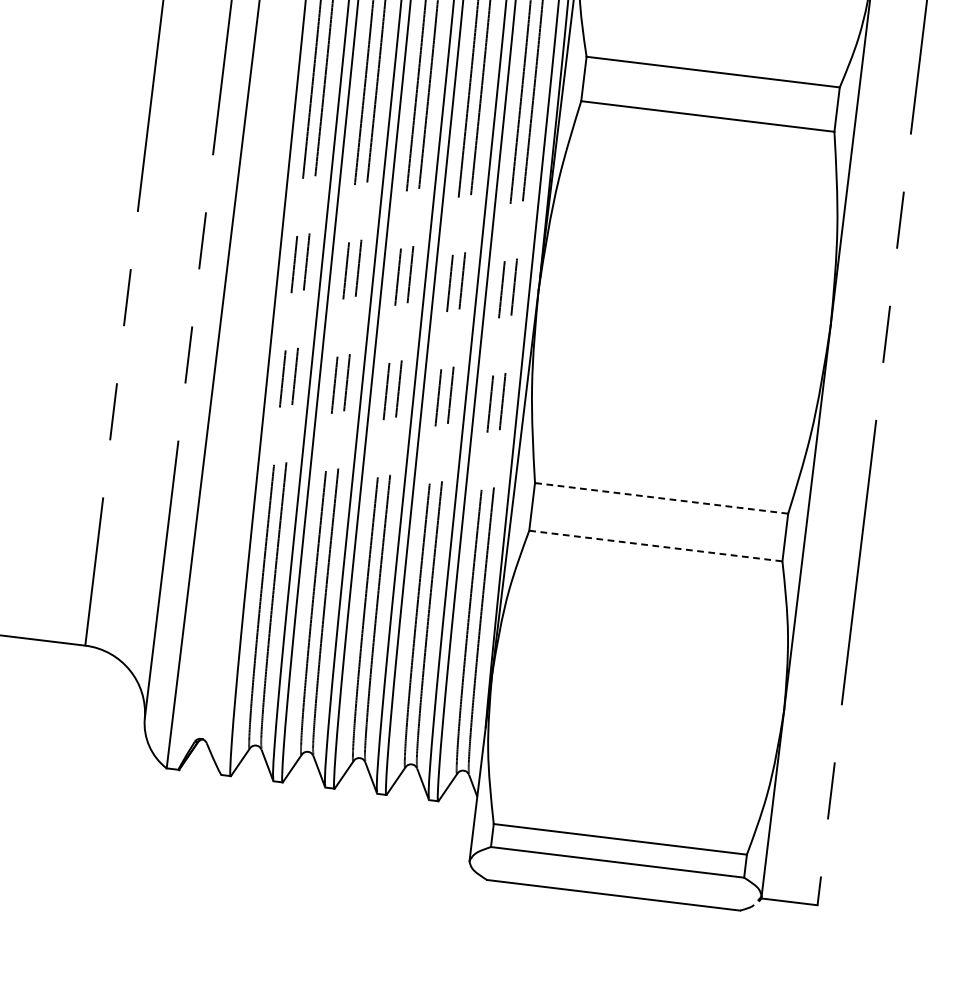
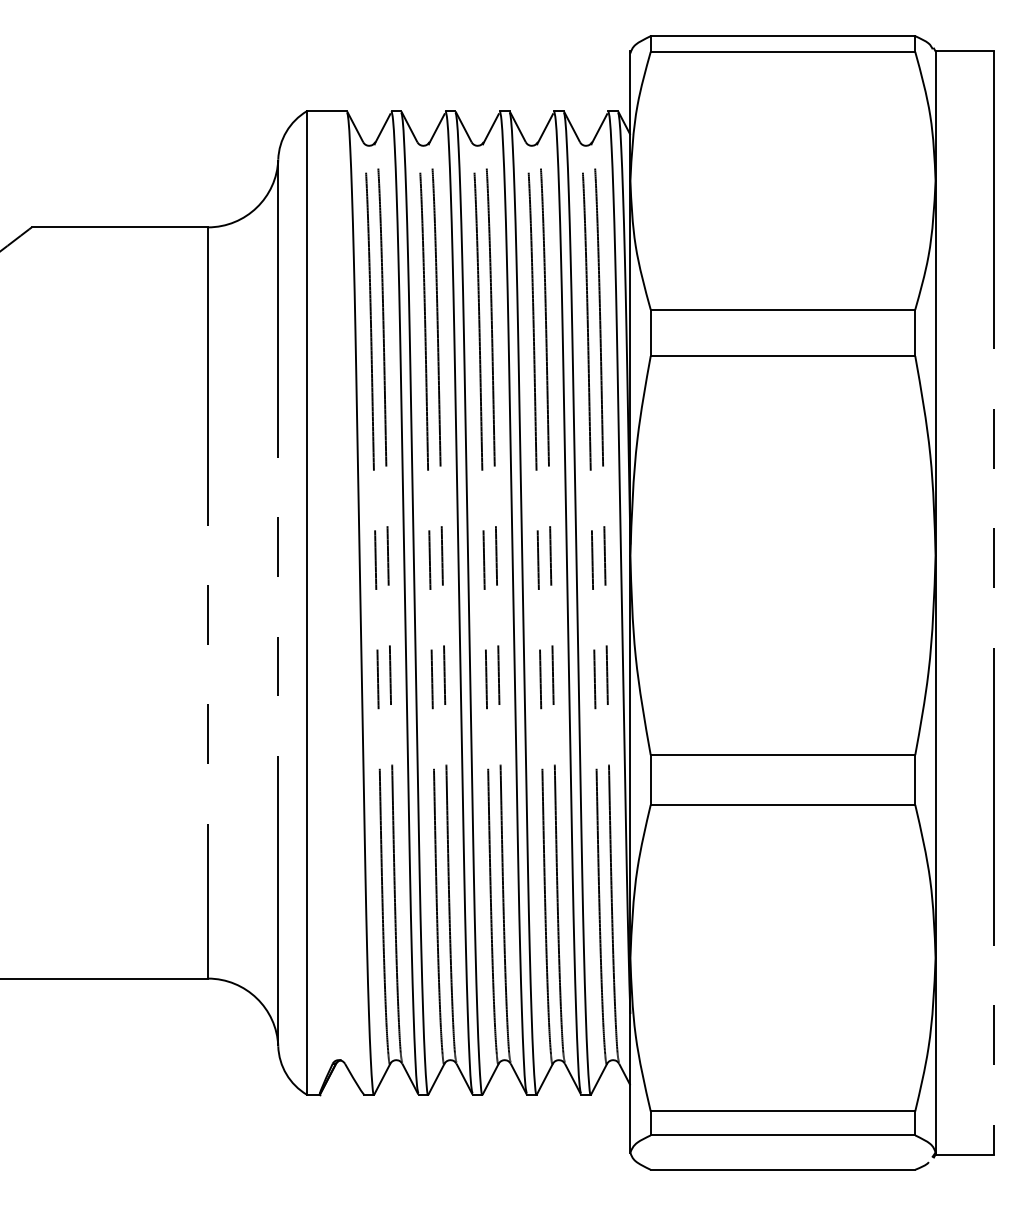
line: (661, 498) -> (782, 755), dashed -> solid
line: (656, 545) -> (783, 804), dashed -> solid

